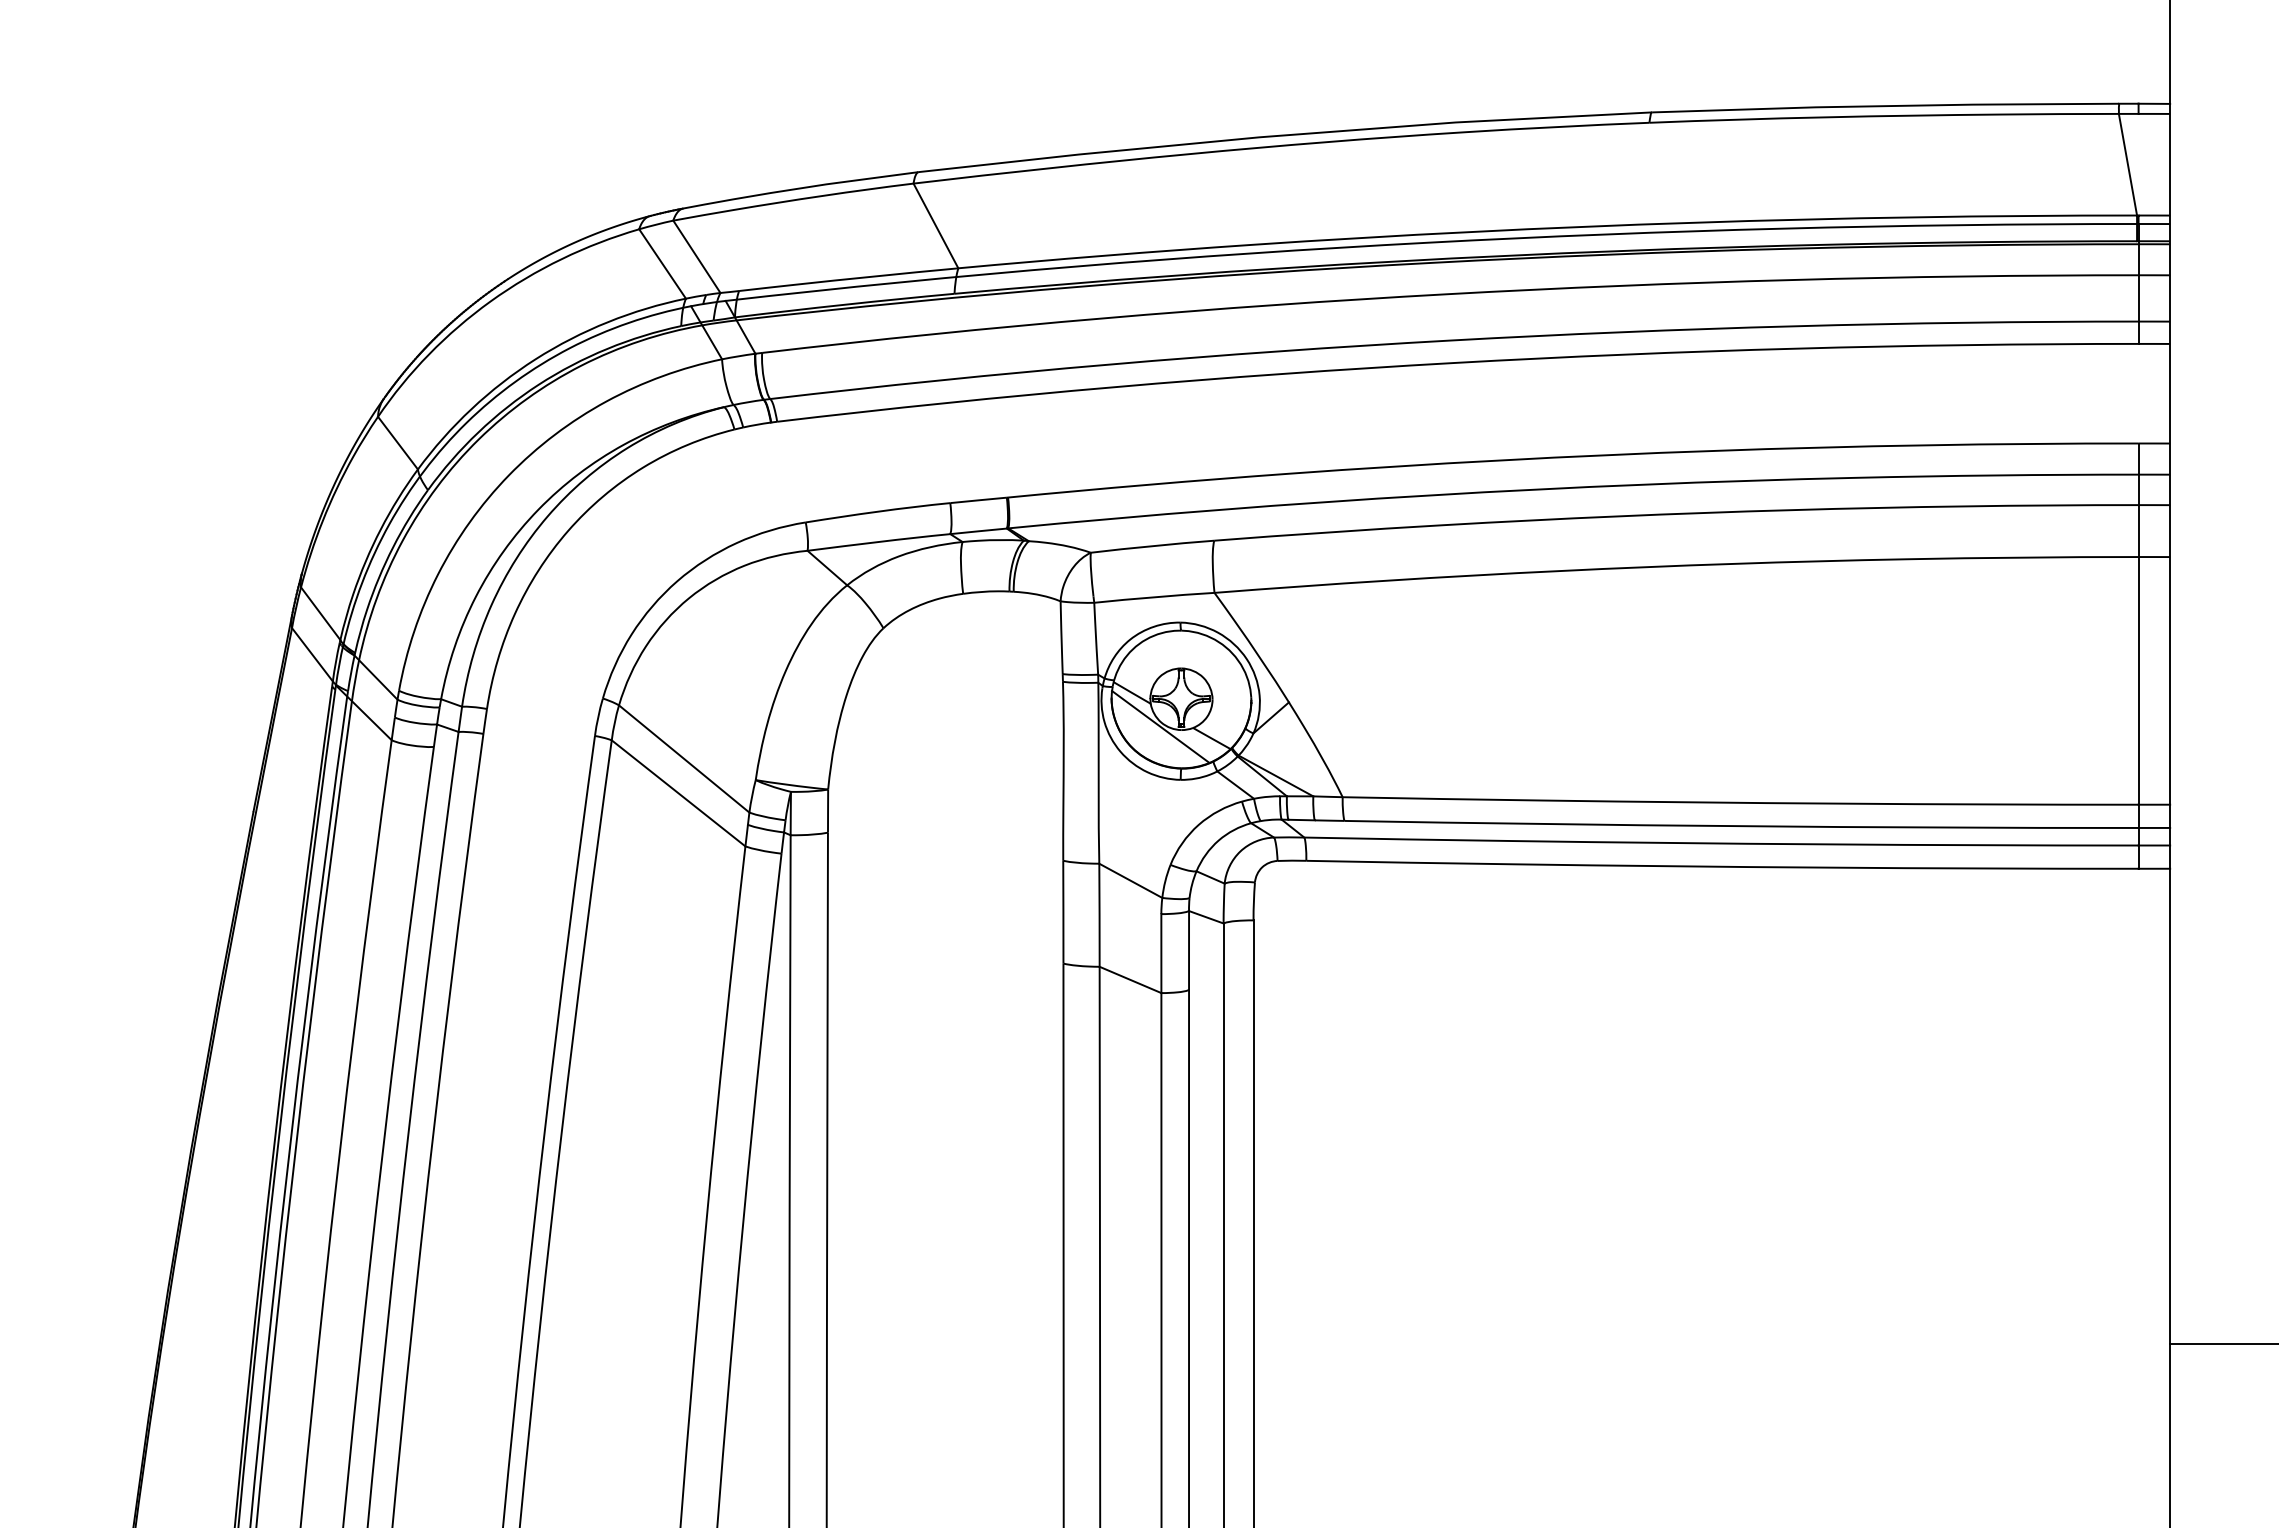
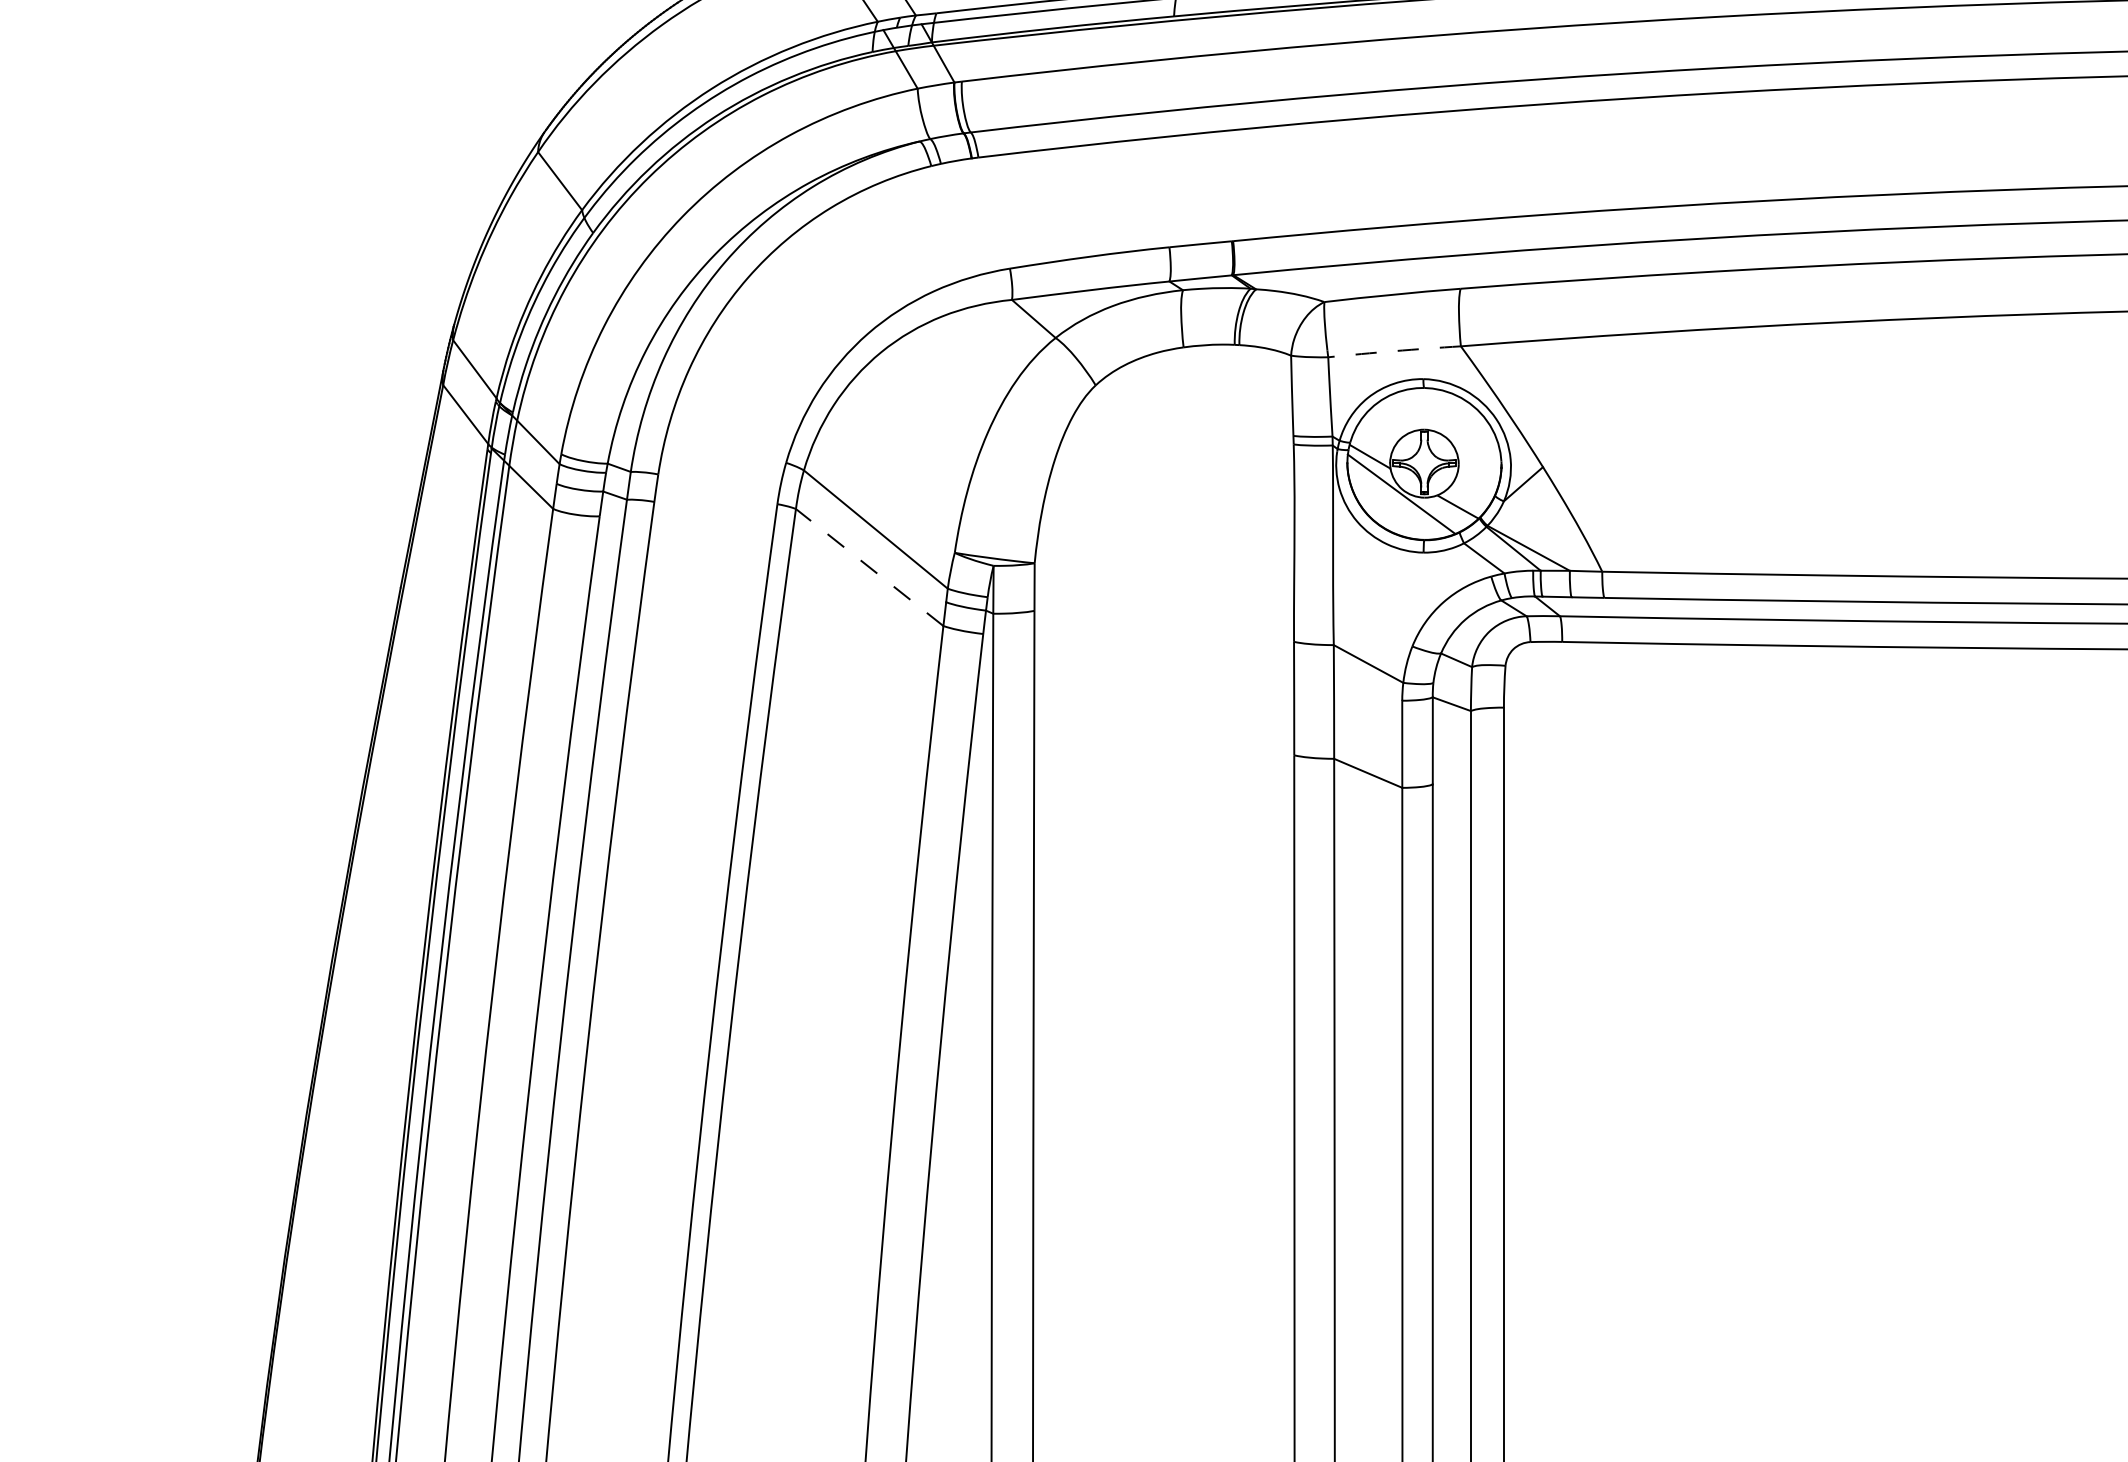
arc: (1154, 597) -> (1394, 351), solid -> dashed
line: (678, 793) -> (869, 567), solid -> dashed

